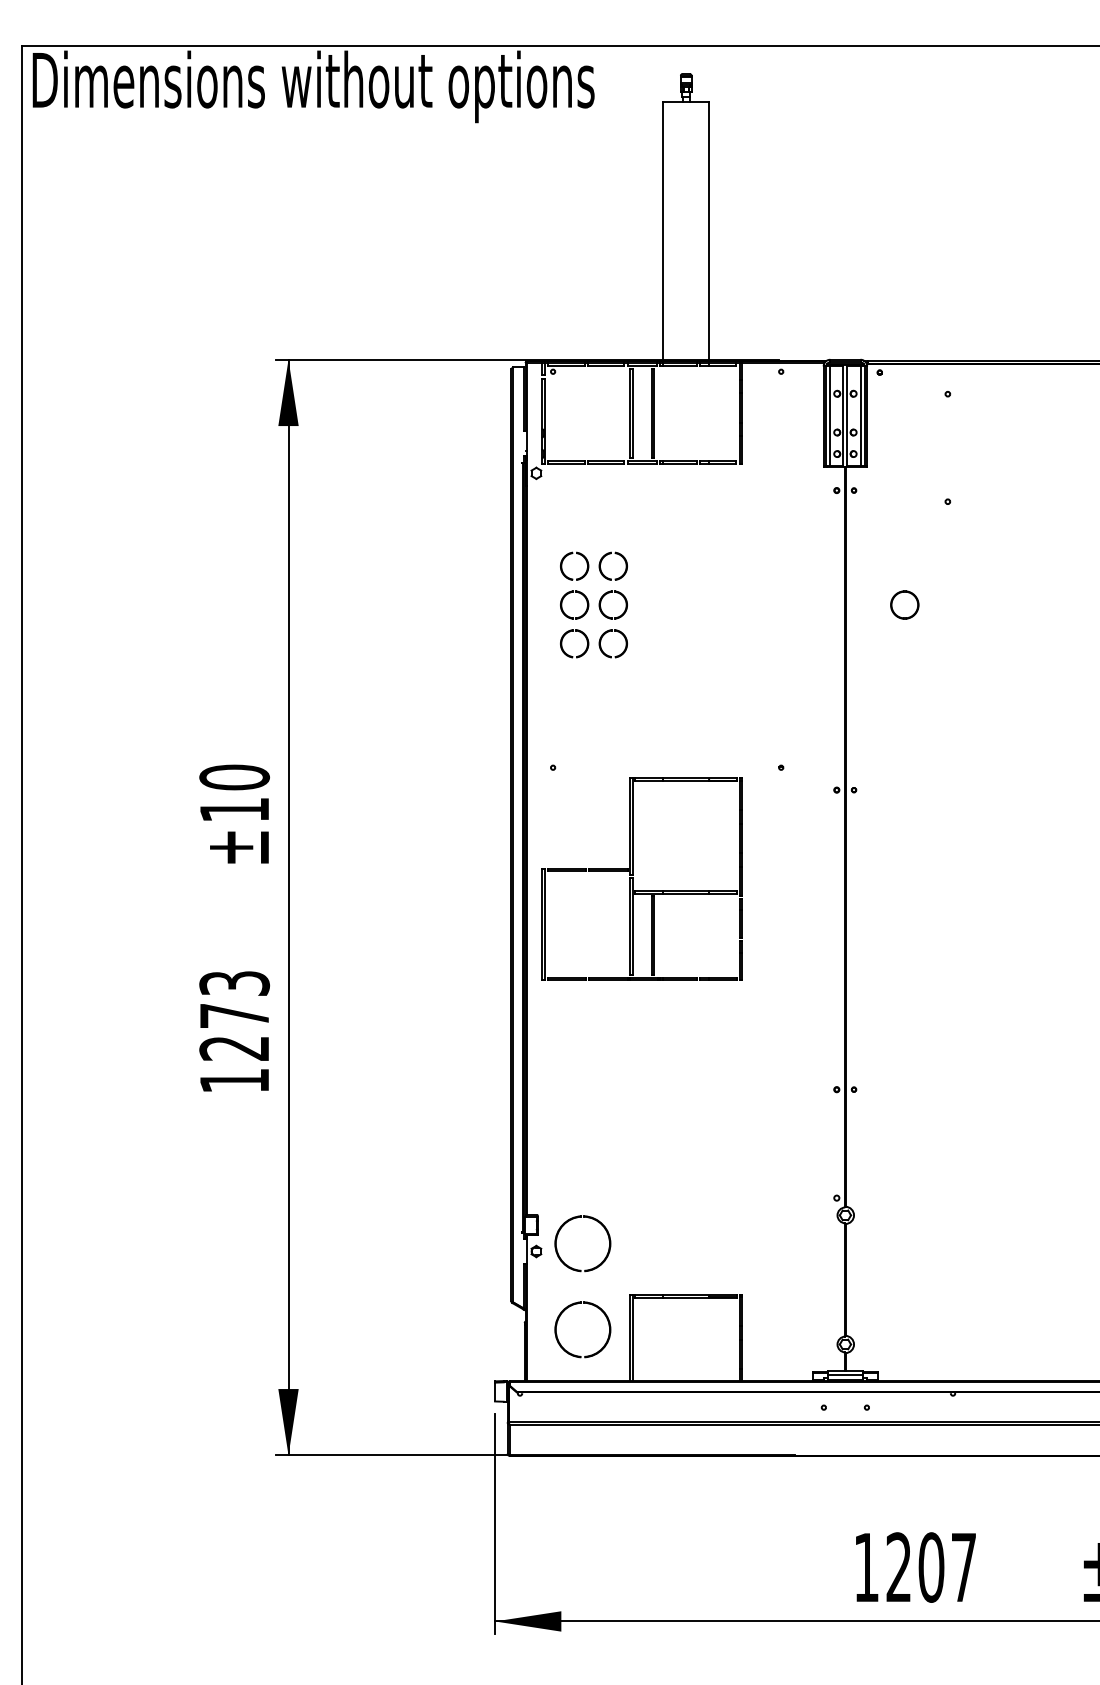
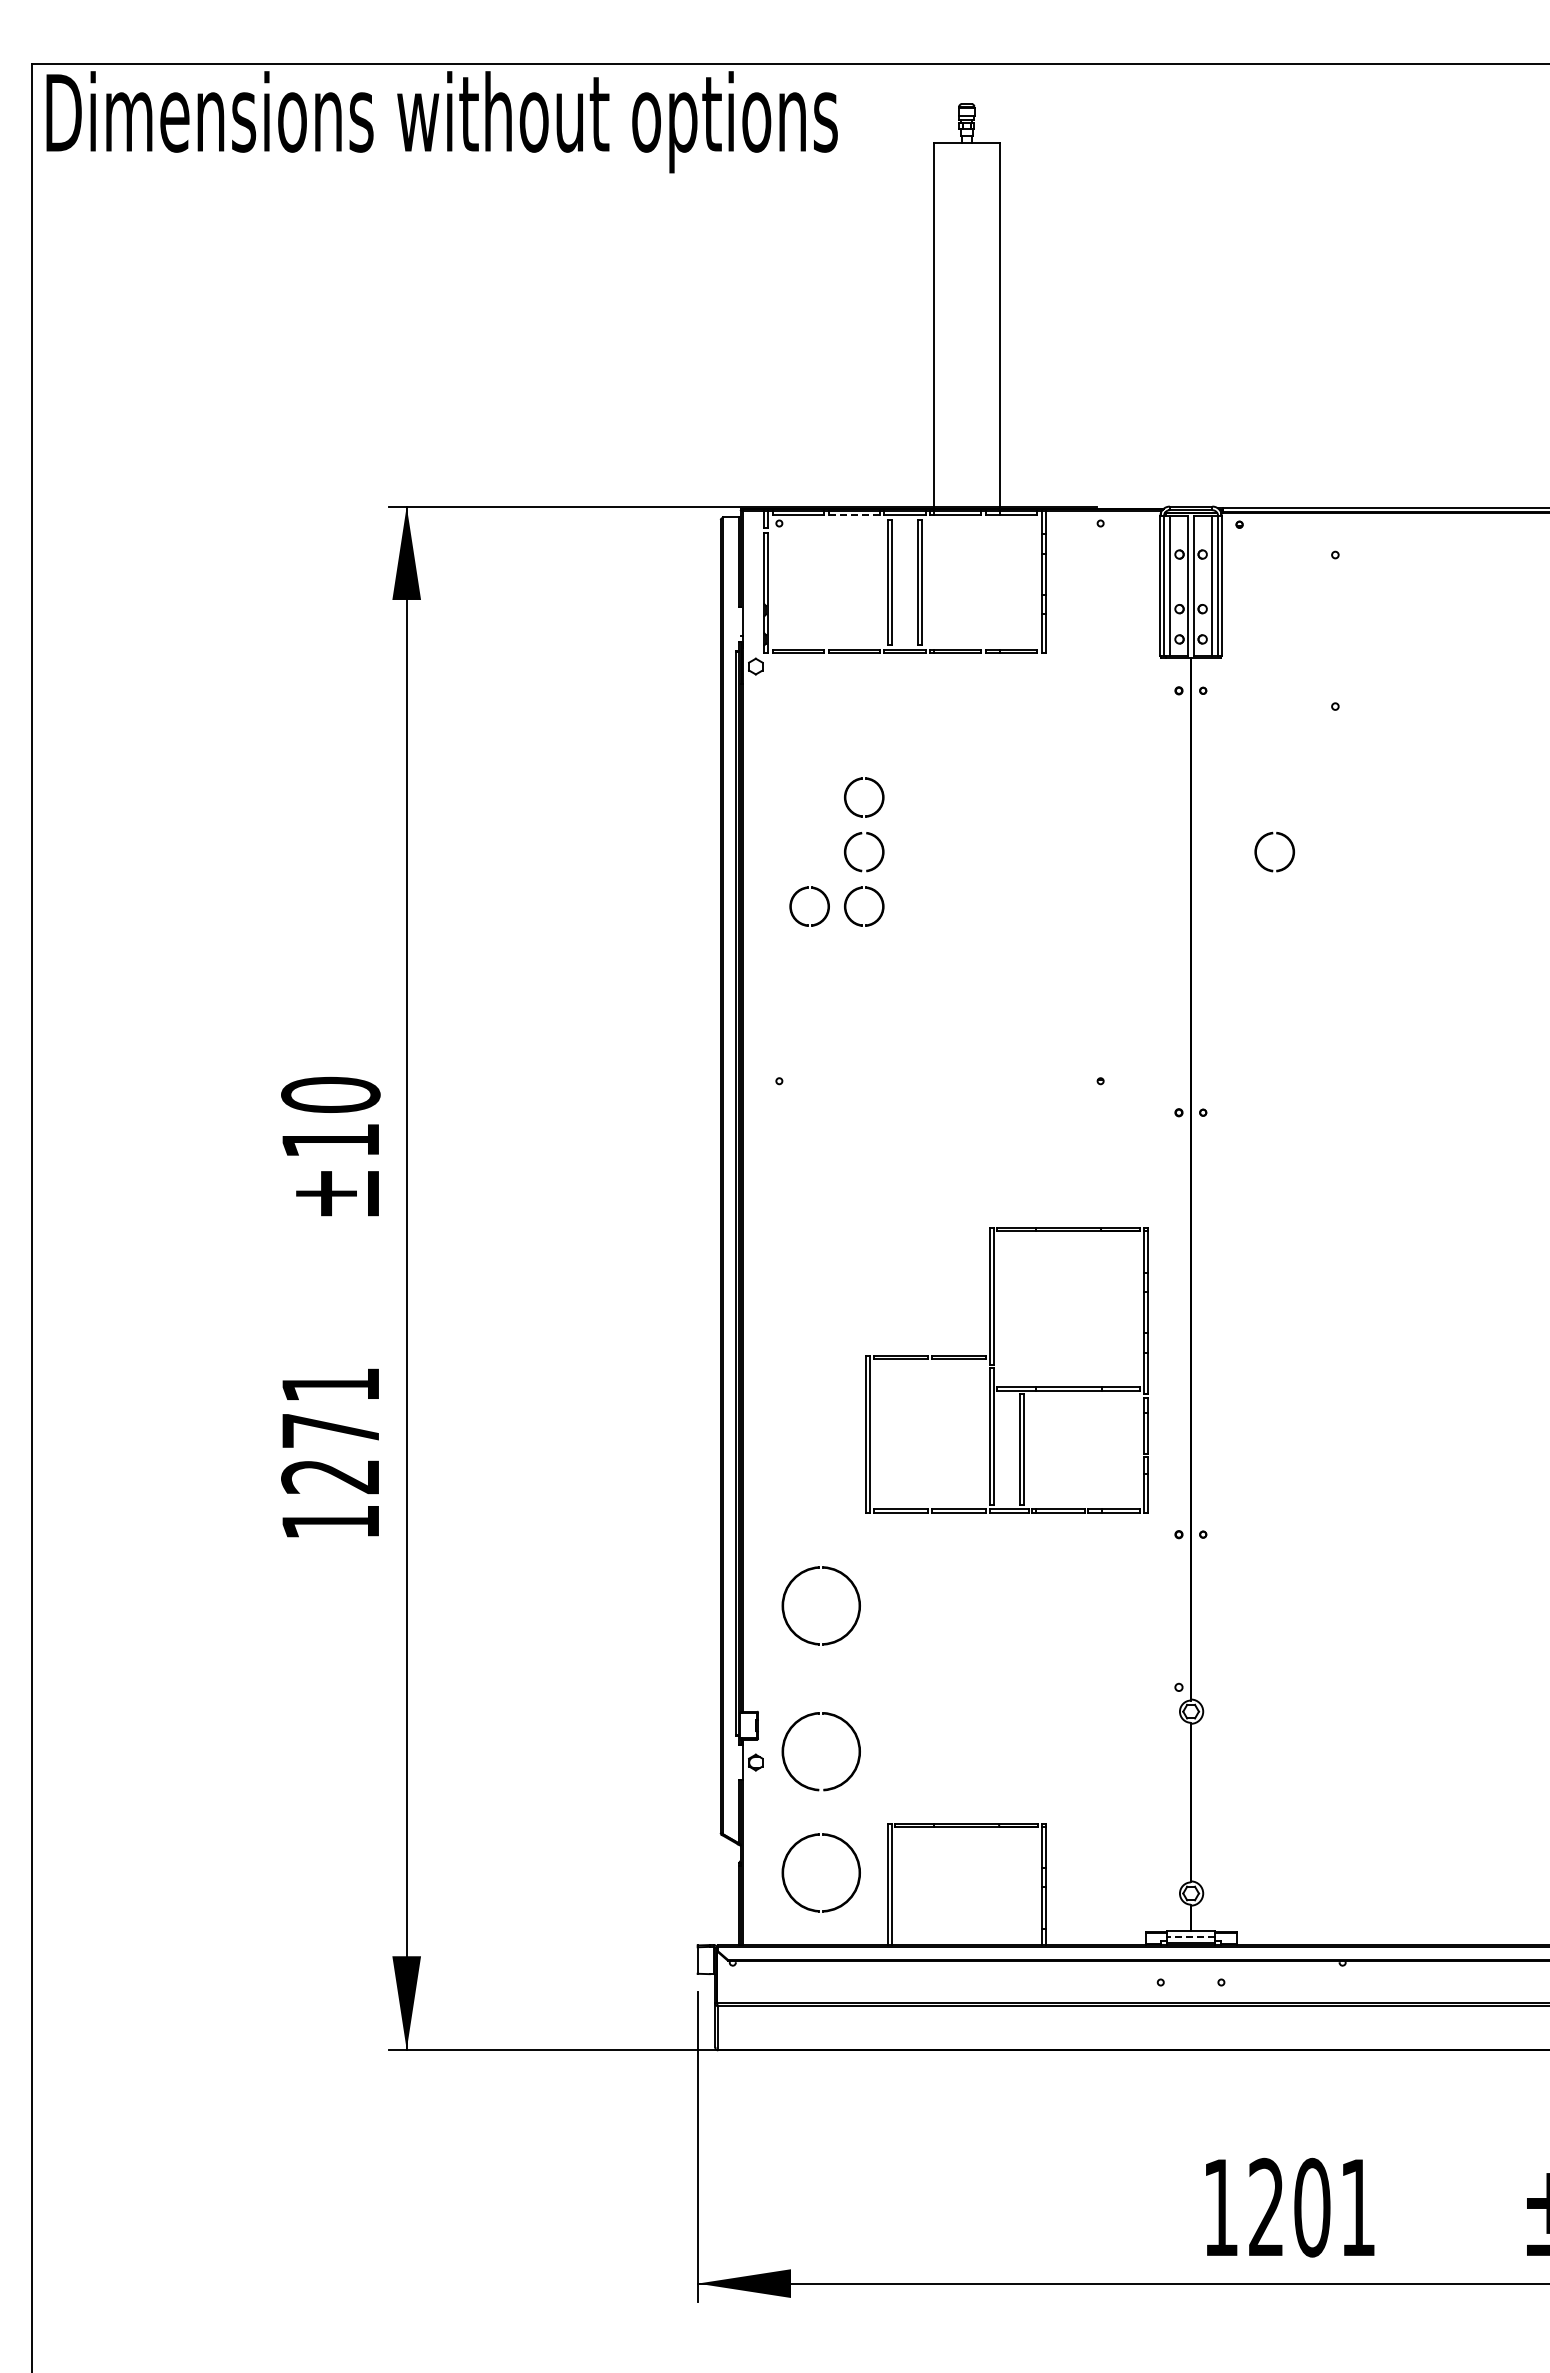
line: (605, 366) -> (853, 515), solid -> dashed
part: (562, 564) -> (792, 794), removed
part: (568, 616) -> (801, 867), removed
part: (633, 879) -> (994, 1370), moved
text: (234, 983) -> (330, 1385), 1273 -> 1271
part: (558, 1130) -> (787, 1591), added
line: (845, 1375) -> (1190, 1936), solid -> dashed
text: (963, 1567) -> (1357, 2207), 1207 -> 1201

